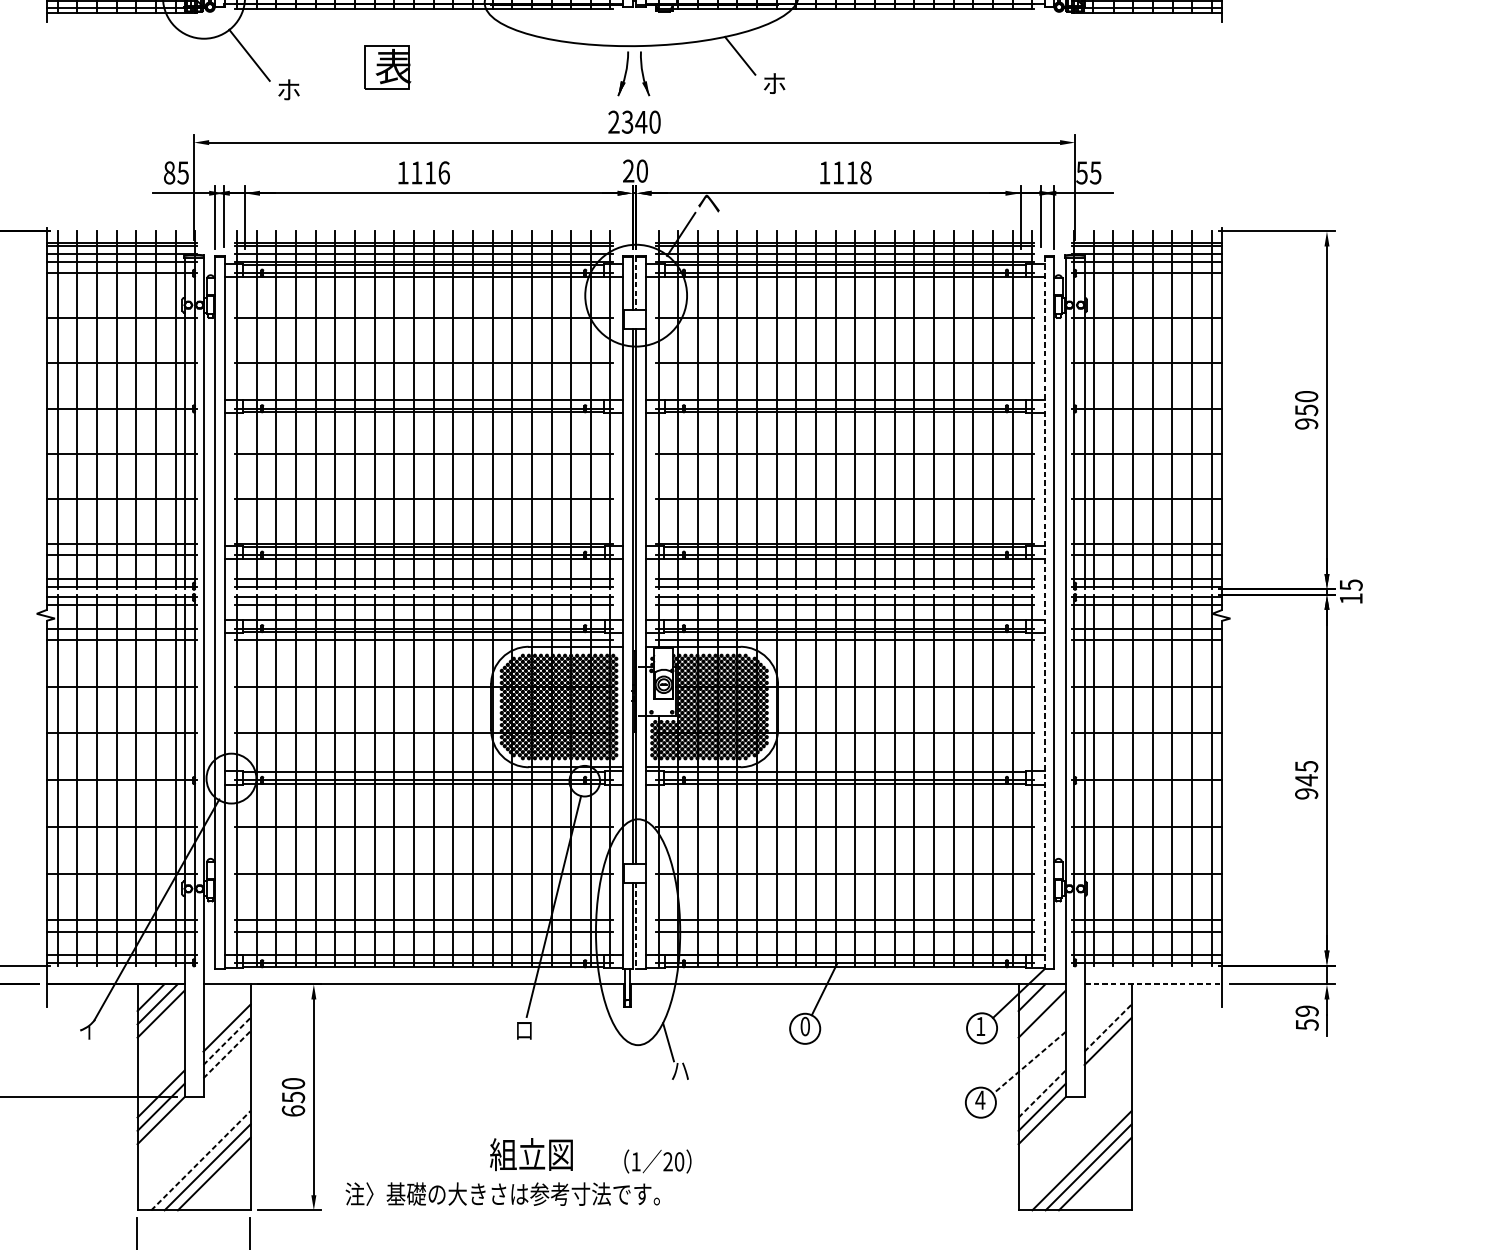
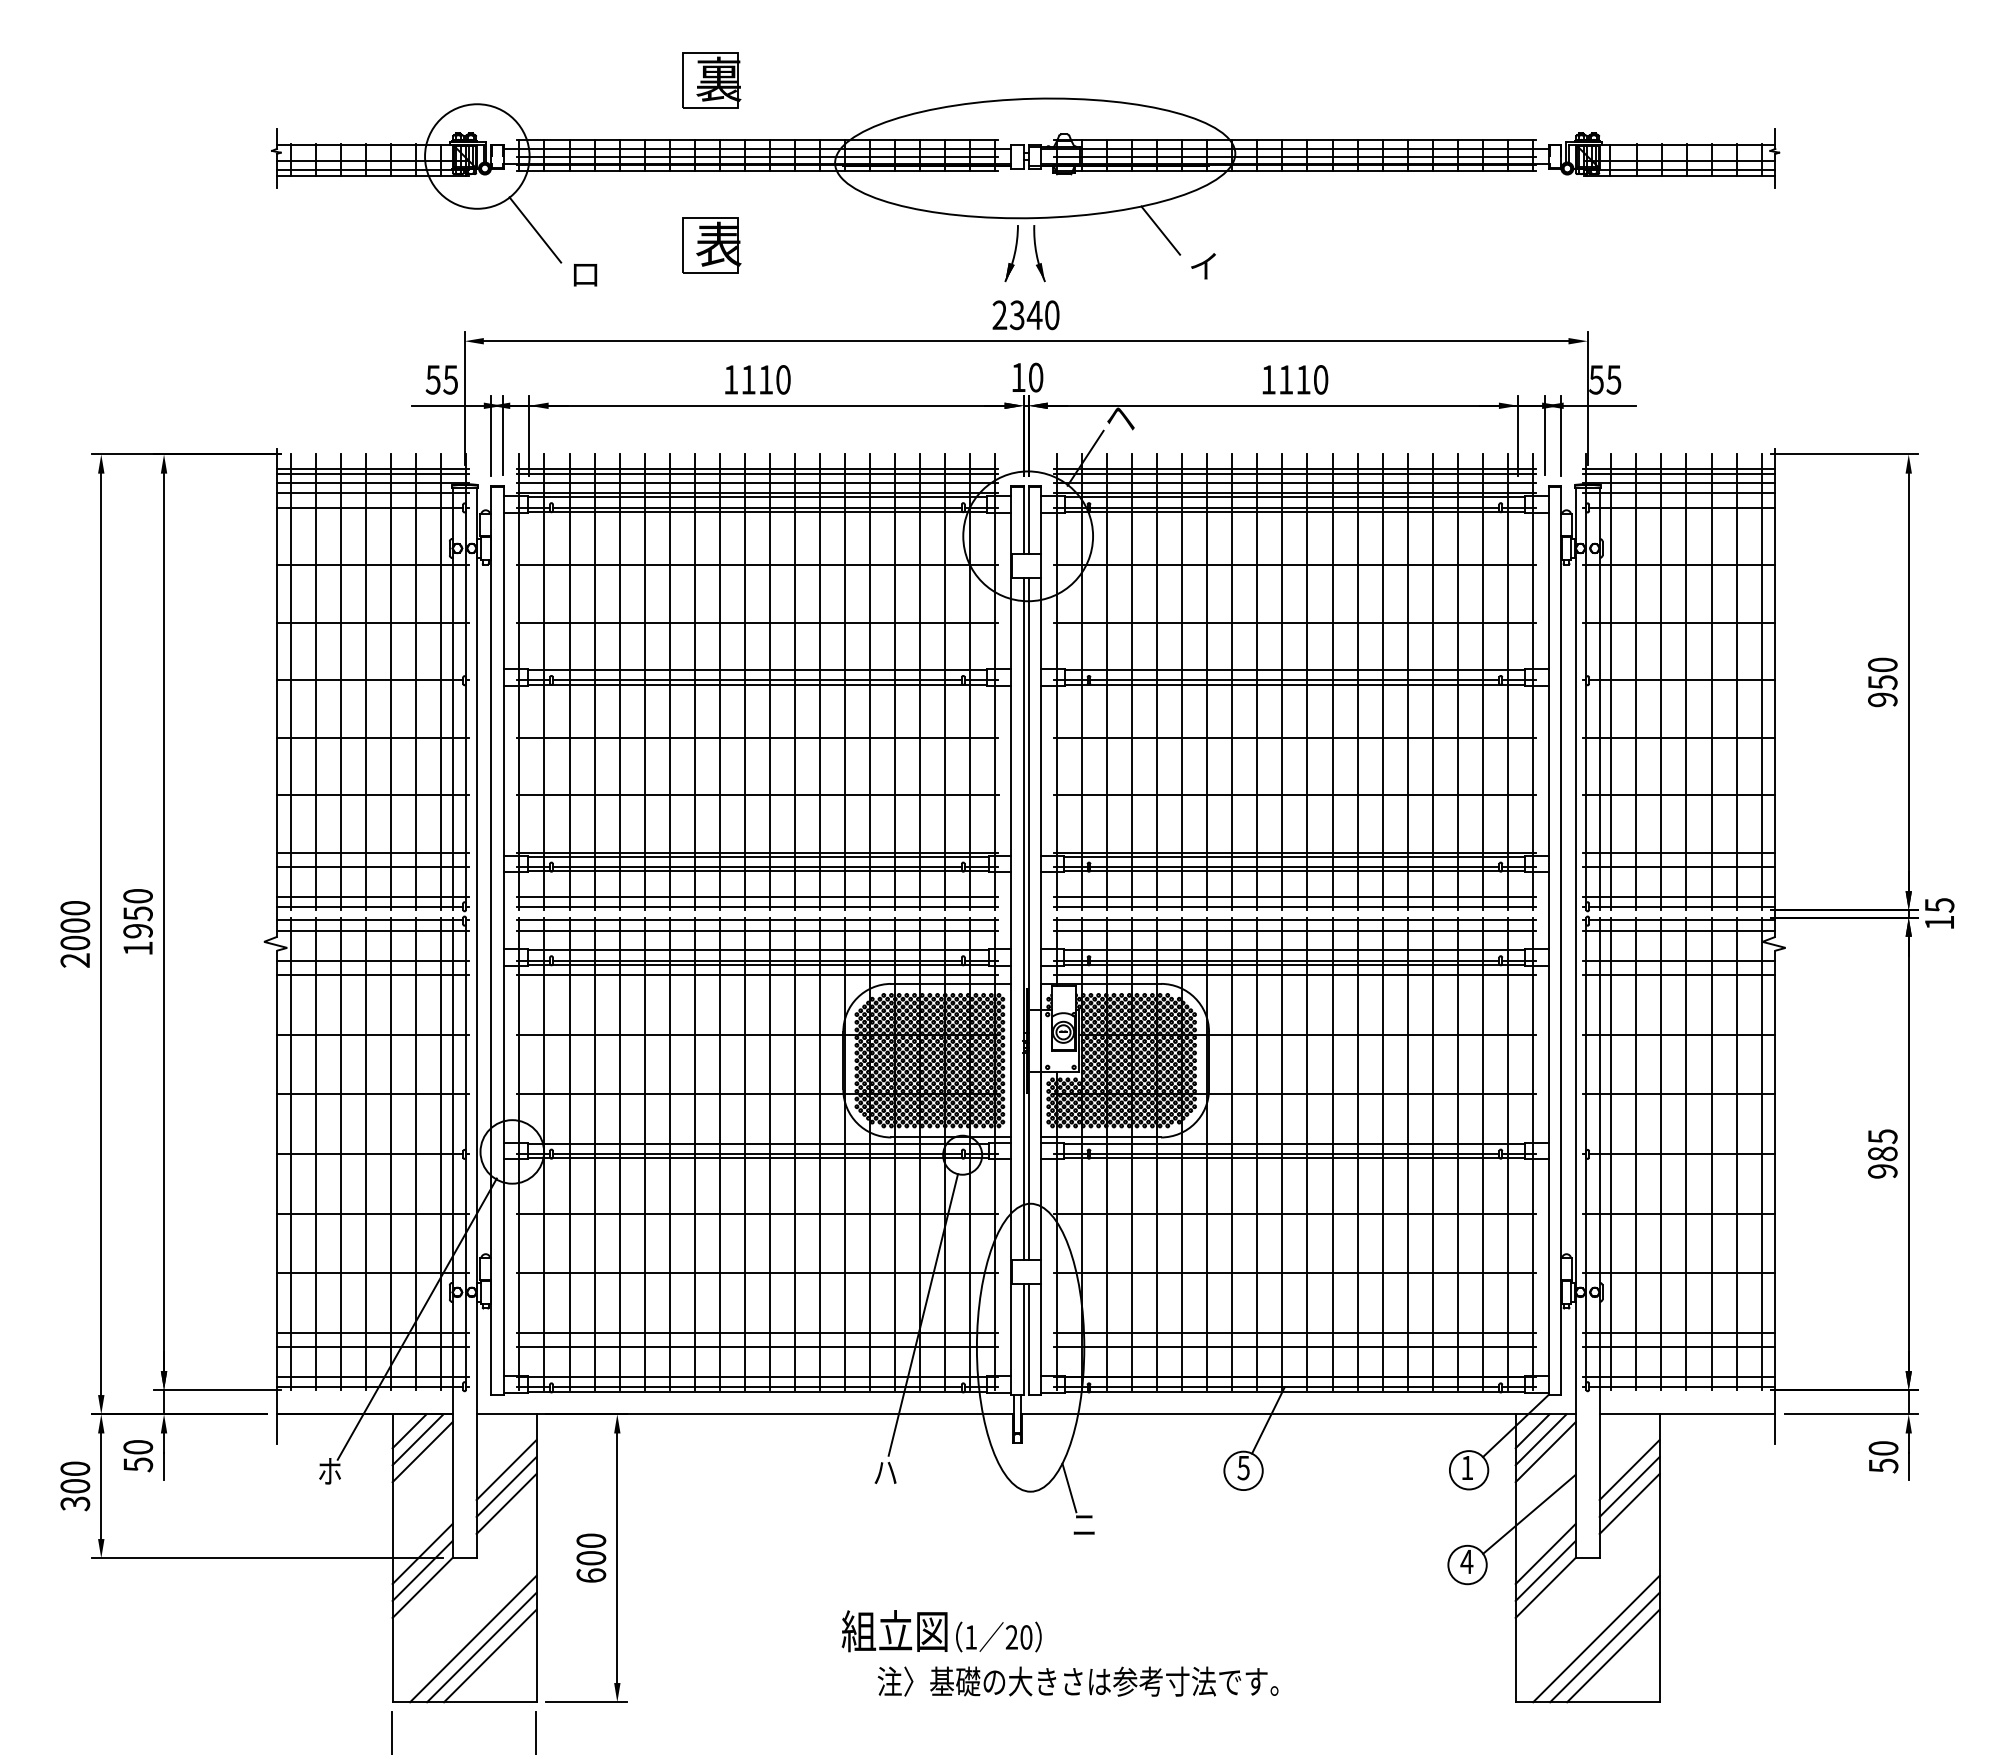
text: (774, 83) -> (1204, 265), ホ -> イ
text: (288, 89) -> (585, 273), ホ -> ロ
text: (628, 170) -> (1018, 376), 20 -> 10
text: (168, 172) -> (432, 379), 85 -> 55
text: (444, 172) -> (783, 379), 1116 -> 1110
text: (865, 172) -> (1320, 379), 1118 -> 1110
line: (636, 283) -> (1028, 520), dashed -> solid
line: (1044, 612) -> (1548, 940), dashed -> solid
text: (1306, 779) -> (1882, 1153), 945 -> 985
line: (636, 926) -> (1028, 1340), dashed -> solid
line: (1154, 984) -> (1688, 1414), dashed -> solid
line: (1038, 1004) -> (1540, 1439), added
text: (1307, 1011) -> (1883, 1448), 59 -> 50
text: (805, 1026) -> (1243, 1467), 0 -> 5
line: (1108, 1027) -> (1630, 1469), dashed -> solid
text: (88, 1029) -> (329, 1471), イ -> ホ
text: (524, 1030) -> (885, 1472), ロ -> ハ
line: (226, 1041) -> (506, 1486), dashed -> solid
line: (226, 1054) -> (506, 1503), dashed -> solid
line: (1107, 1054) -> (1629, 1503), added
line: (1029, 1063) -> (1529, 1514), dashed -> solid
text: (680, 1071) -> (1084, 1525), ハ -> ニ
line: (1042, 1093) -> (1546, 1553), dashed -> solid
text: (293, 1097) -> (591, 1558), 650 -> 600
line: (201, 1160) -> (473, 1638), dashed -> solid
text: (657, 1161) -> (998, 1636), moved
text: (502, 1194) -> (1077, 1681), moved

